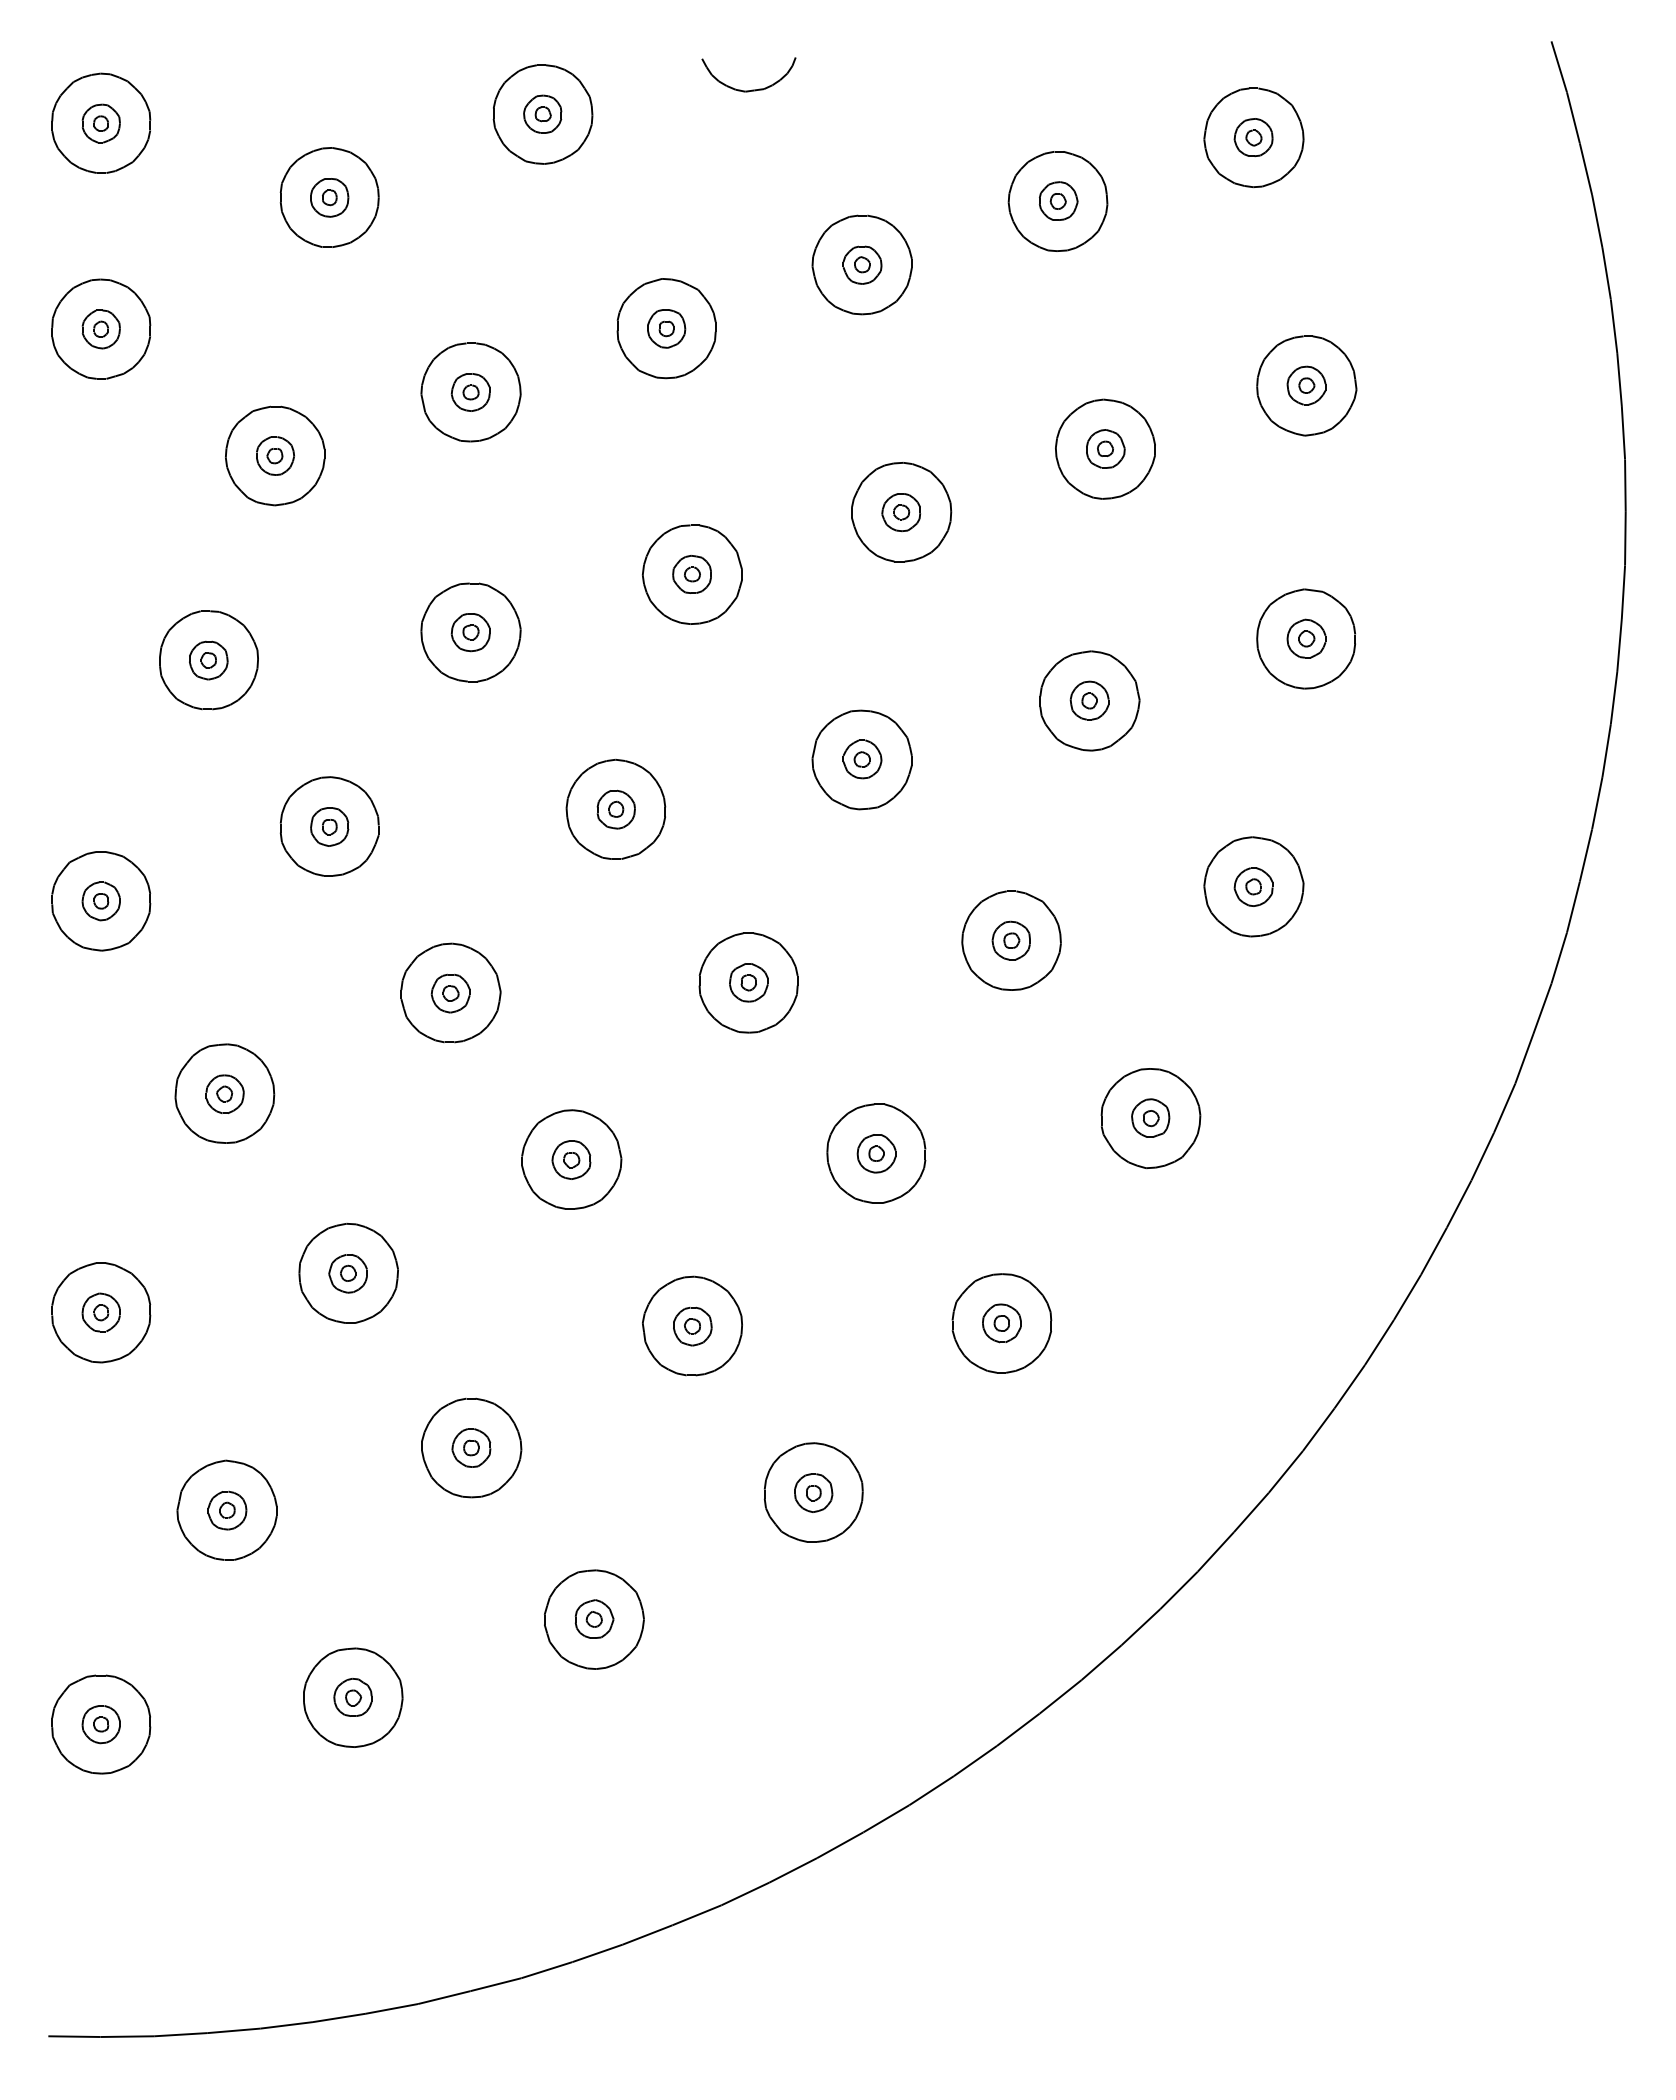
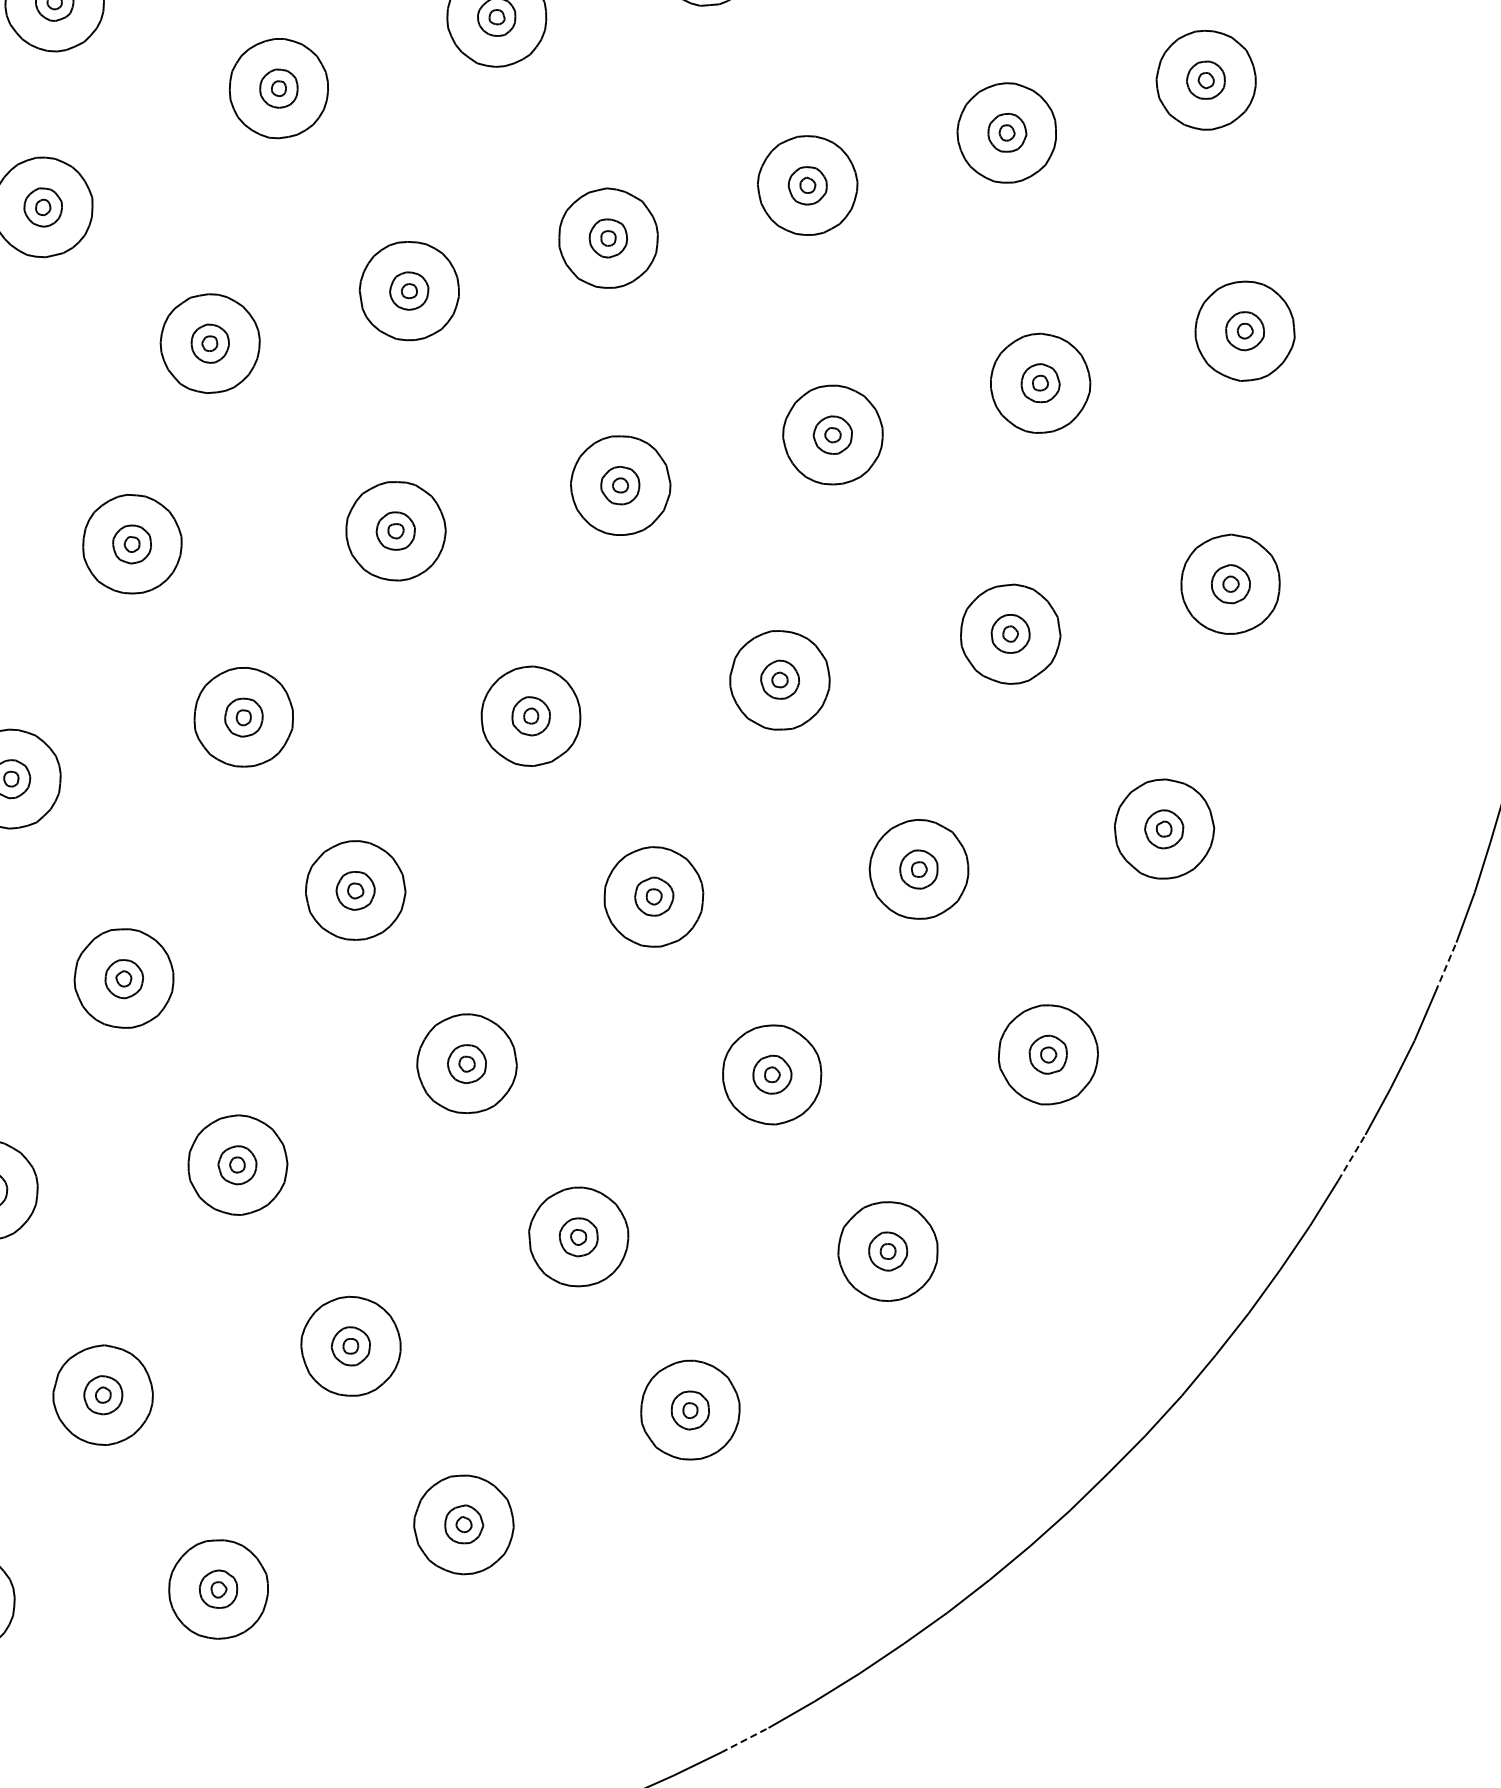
line: (1542, 1008) -> (1446, 966), solid -> dashed
line: (1459, 1204) -> (1352, 1158), solid -> dashed
line: (886, 1818) -> (745, 1739), solid -> dashed

